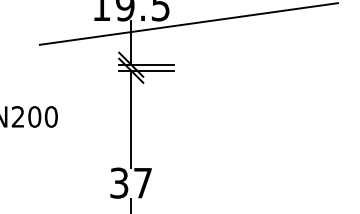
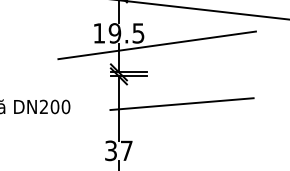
line: (225, 113) -> (181, 104), added

